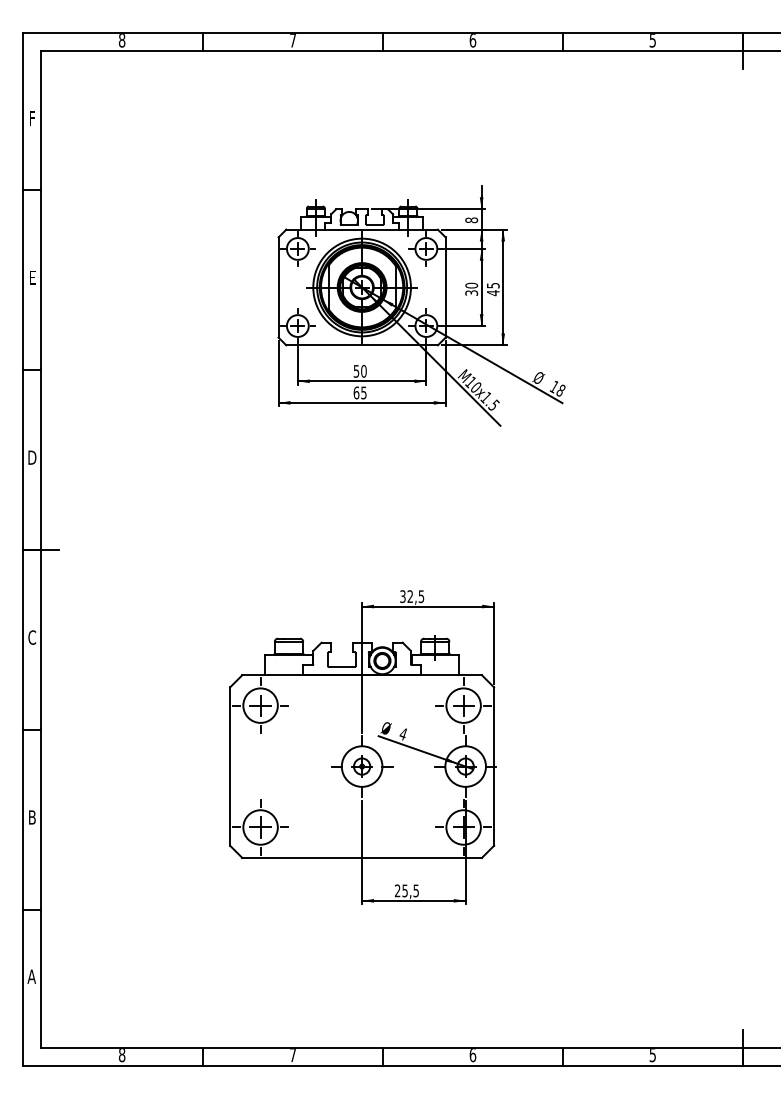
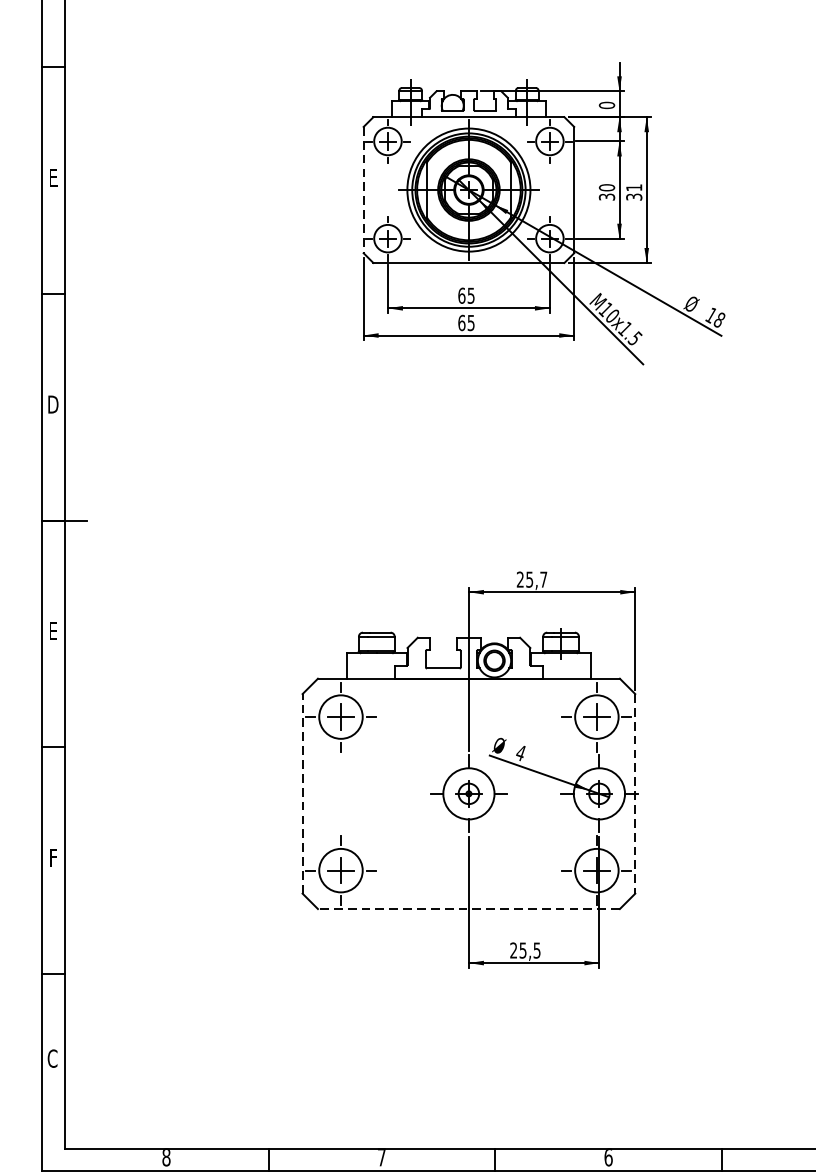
text: (471, 220) -> (606, 105), 8 -> 0
line: (278, 288) -> (363, 191), solid -> dashed
text: (492, 289) -> (633, 192), 45 -> 31
text: (359, 370) -> (465, 294), 50 -> 65
text: (412, 596) -> (532, 579), 32,5 -> 25,7
text: (32, 637) -> (53, 631), C -> E
line: (230, 766) -> (303, 793), solid -> dashed
line: (494, 767) -> (635, 795), solid -> dashed
text: (32, 817) -> (53, 858), B -> F
line: (362, 857) -> (469, 908), solid -> dashed
text: (31, 976) -> (52, 1058), A -> C

